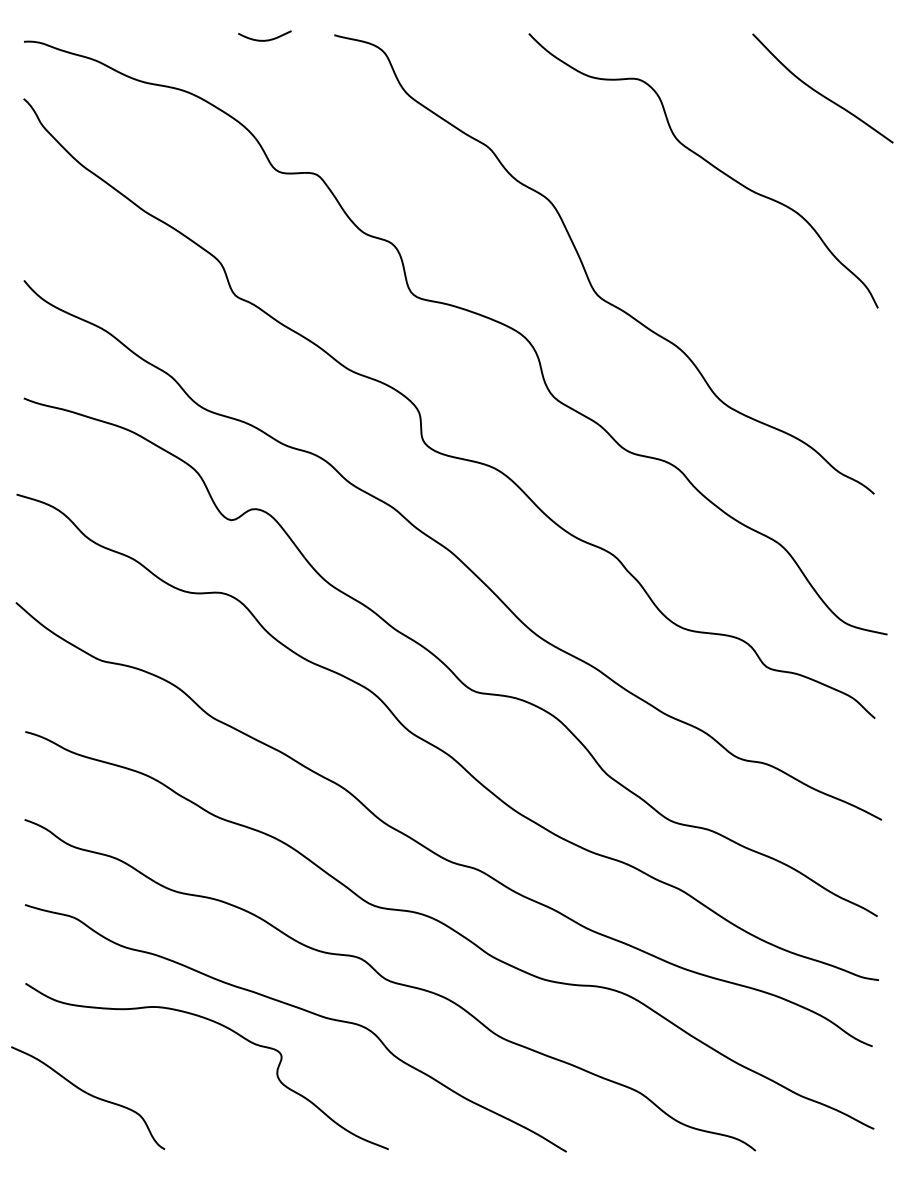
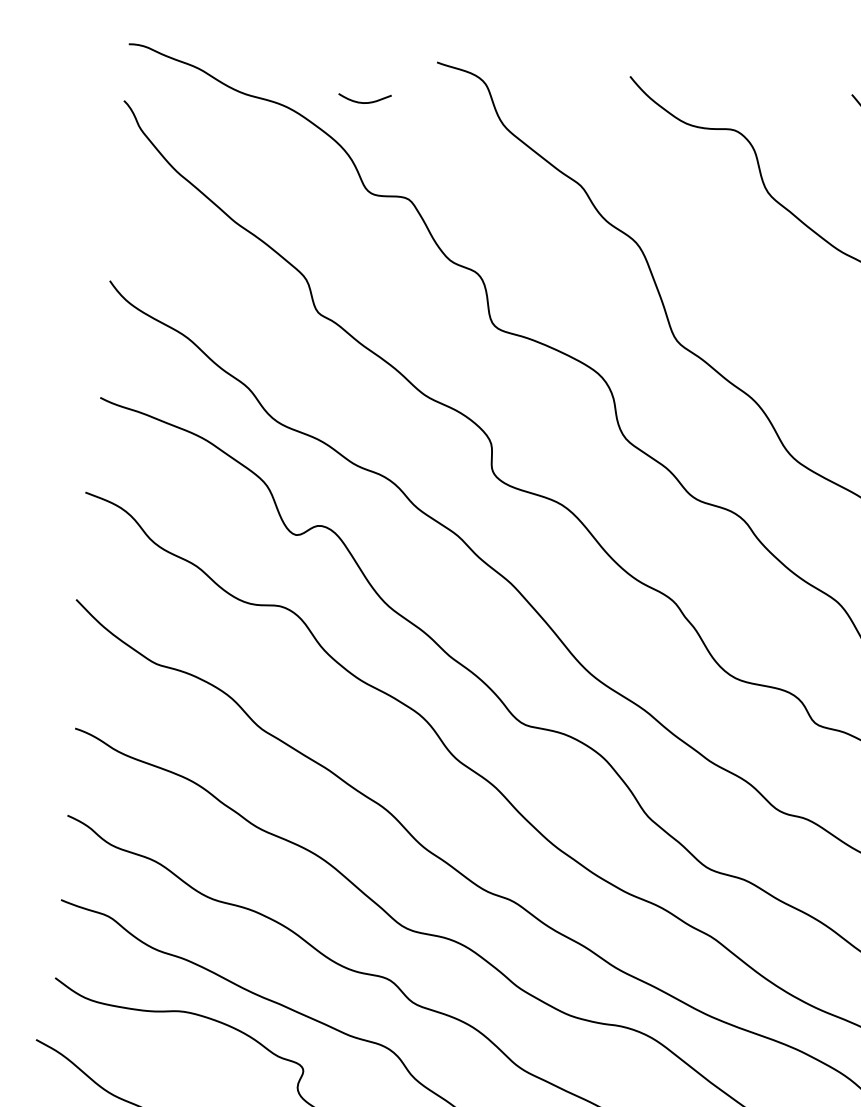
curve: (264, 39) -> (364, 101), moved

